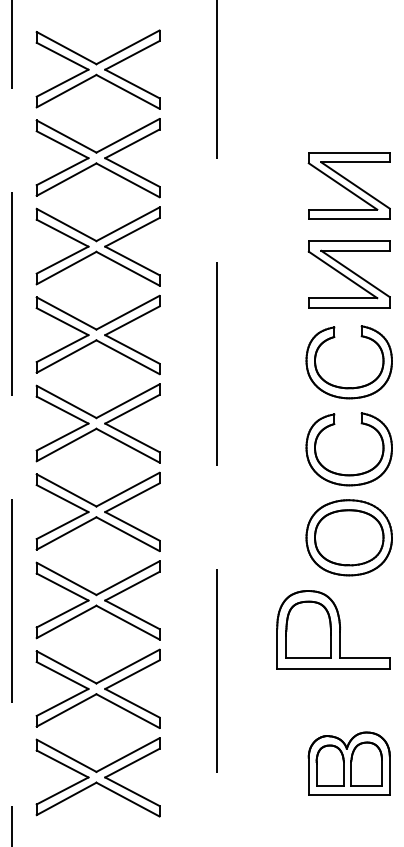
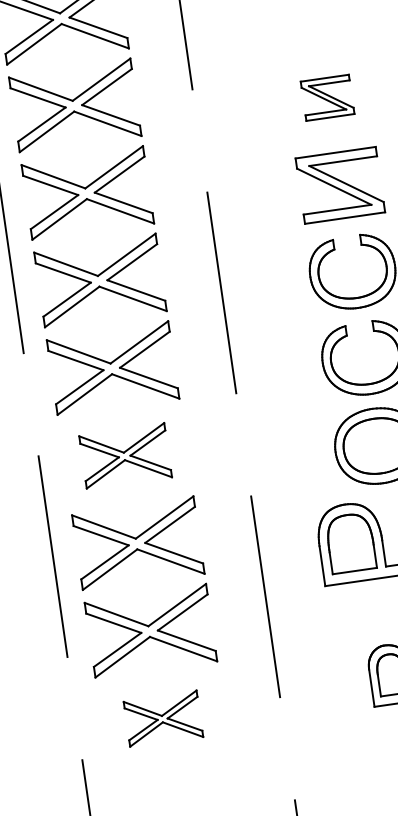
part: (348, 185) -> (326, 97), size x0.6
part: (97, 511) -> (124, 455), size x0.7
part: (97, 777) -> (162, 719), size x0.6

